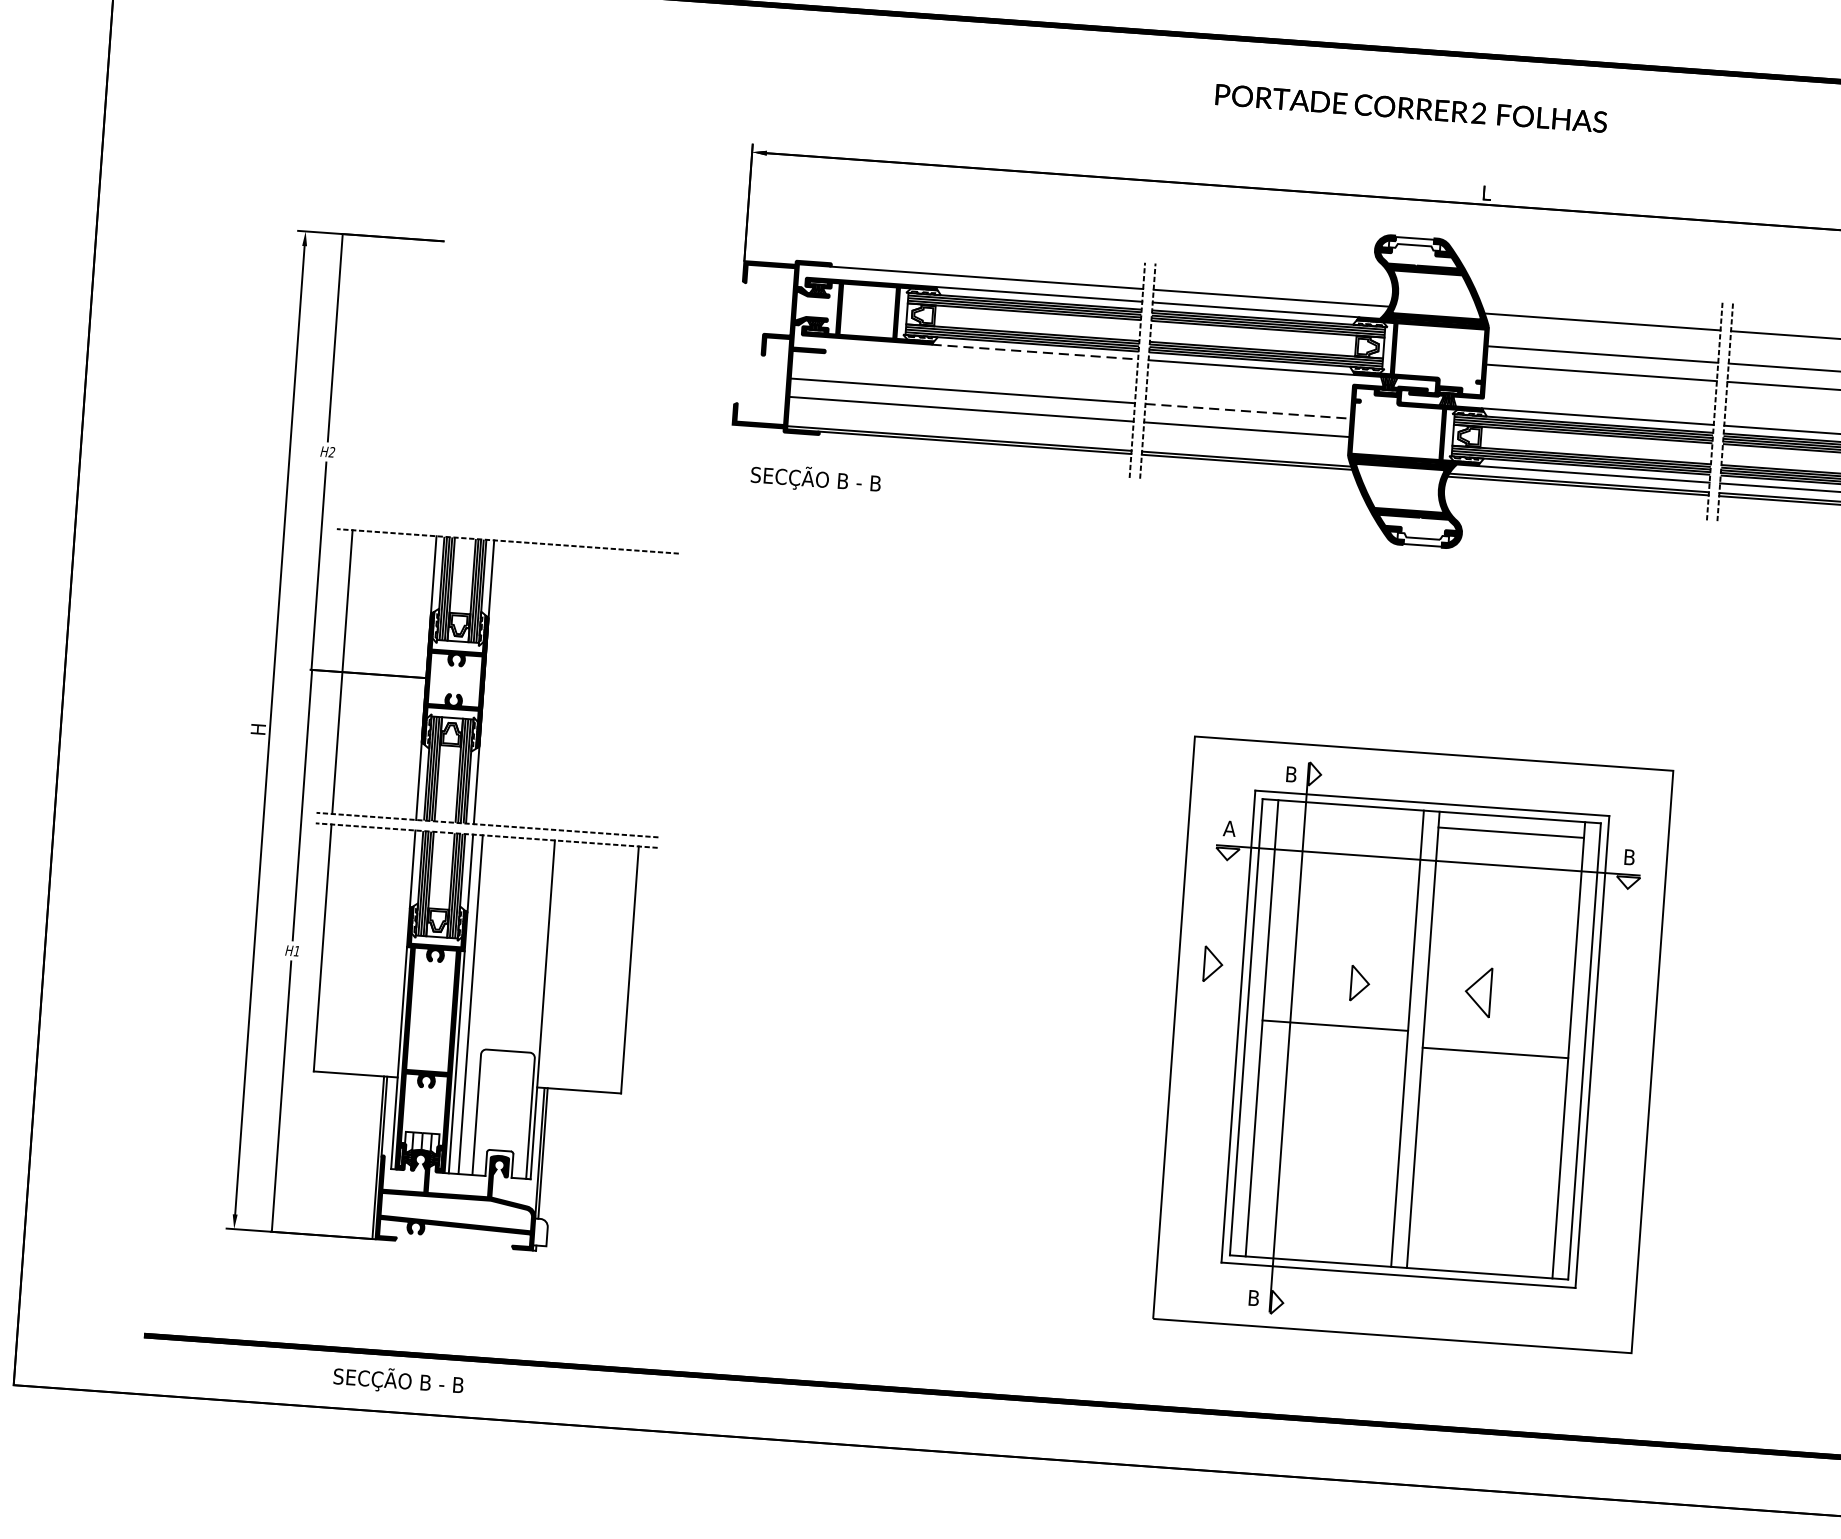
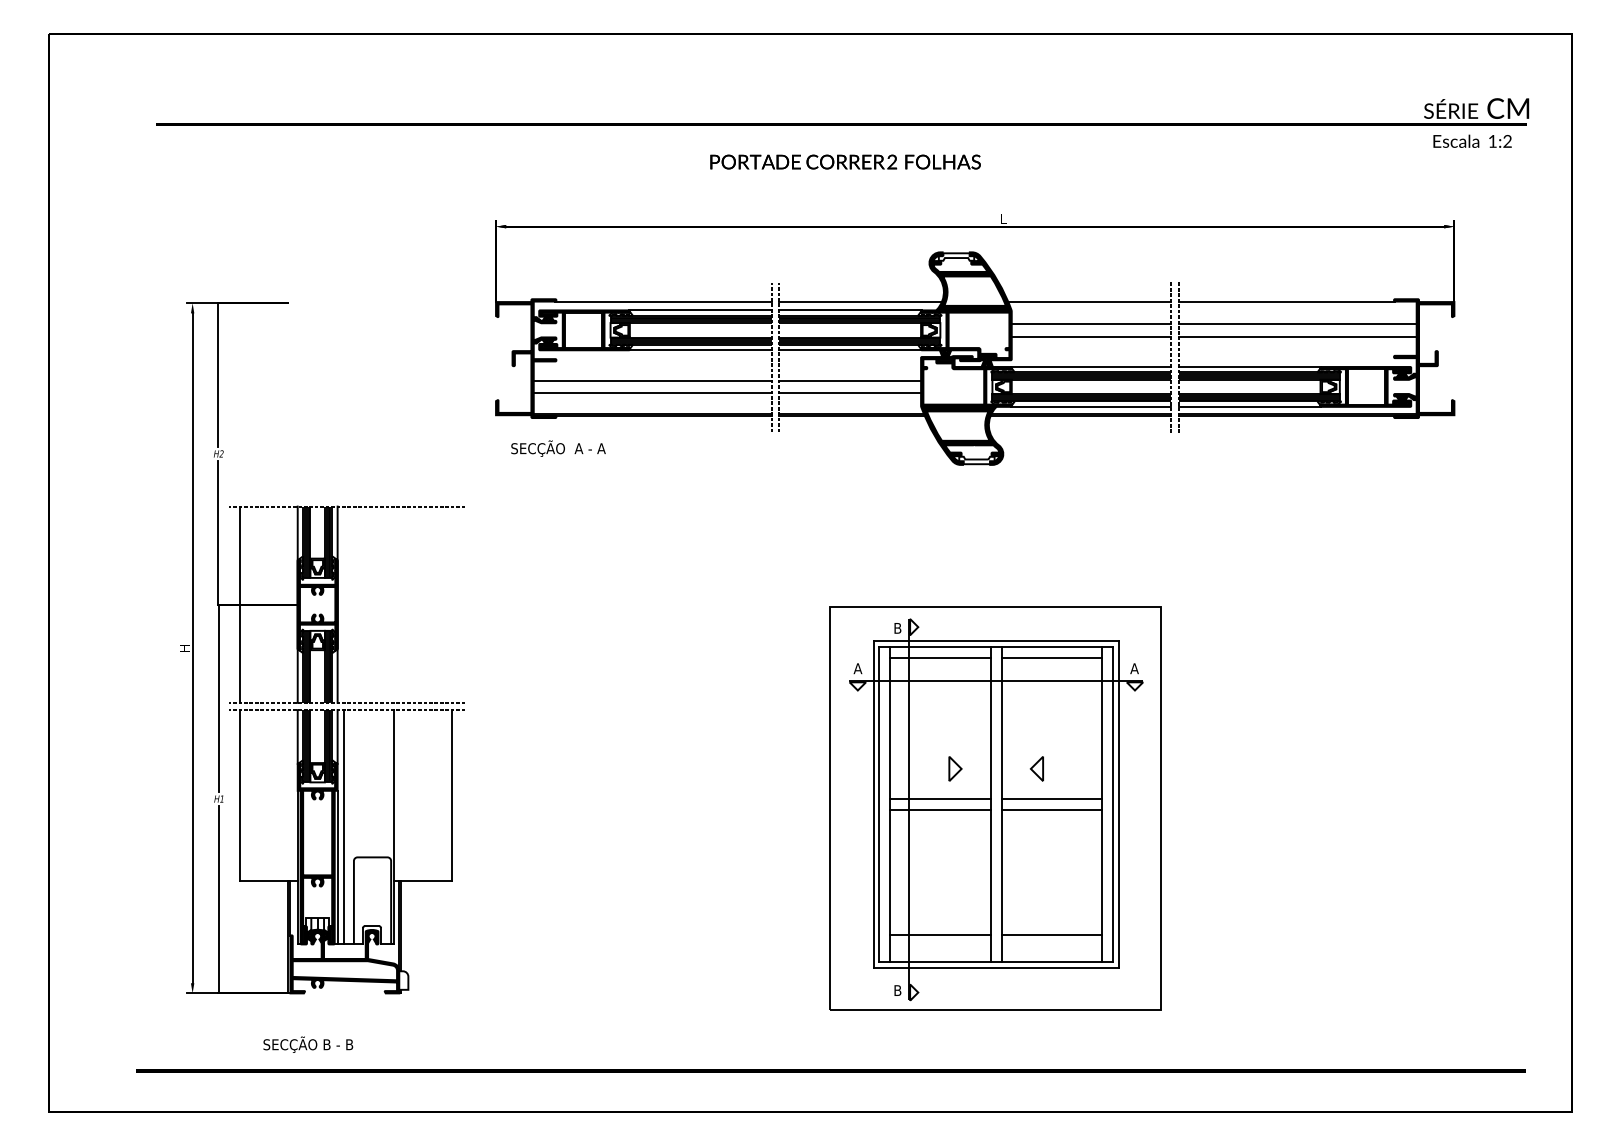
text: (1411, 107) -> (845, 161), moved
line: (1034, 352) -> (700, 350), dashed -> solid
line: (1248, 411) -> (850, 380), dashed -> solid
text: (862, 482) -> (588, 448), SECÇÃO B - B -> SECÇÃO  A - A
line: (1350, 821) -> (940, 657), added
text: (1629, 857) -> (1134, 668), B -> A
part: (1213, 963) -> (853, 762), removed
part: (1477, 991) -> (1036, 768), size x0.71
line: (1495, 1037) -> (1051, 799), added
line: (1334, 1040) -> (940, 809), added
line: (1321, 1222) -> (940, 935), added
line: (1481, 1234) -> (1051, 935), added
text: (398, 1380) -> (308, 1044), moved

